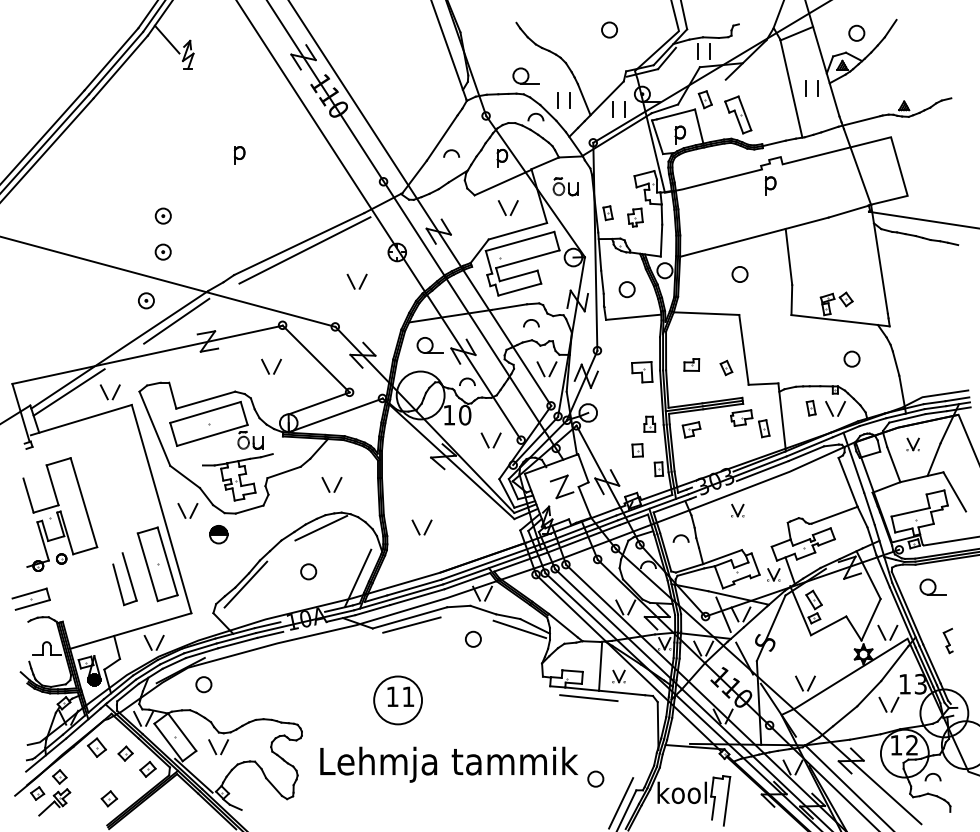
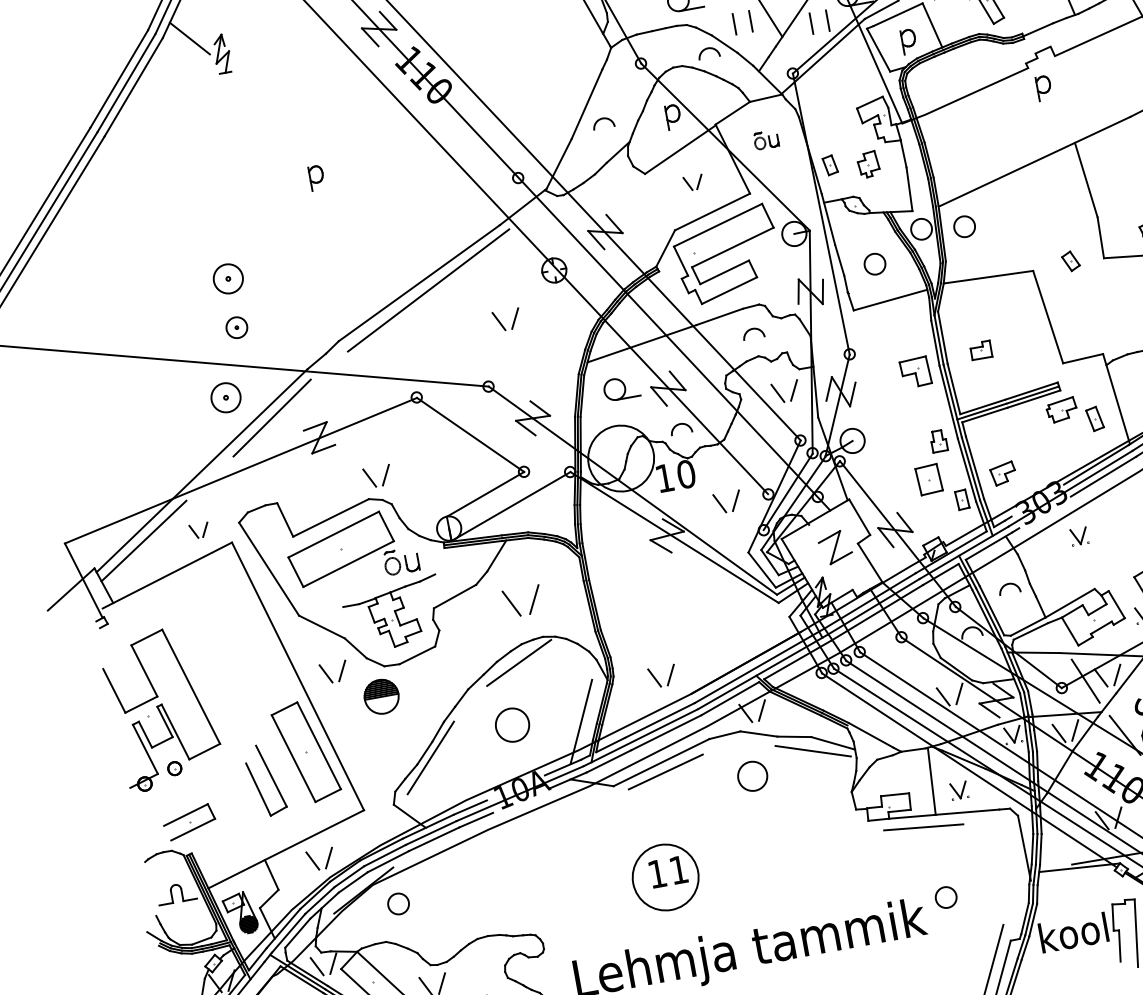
part: (565, 186) -> (766, 139), size x0.7
part: (507, 207) -> (692, 182), size x0.7
part: (162, 215) -> (226, 278), size x1.4
circle: (739, 274) -> (963, 226), moved
part: (146, 300) -> (226, 397), size x1.4
part: (271, 366) -> (377, 476), moved
part: (726, 367) -> (1070, 260), moved
part: (109, 392) -> (198, 531), size x0.7
part: (691, 429) -> (1003, 473), moved
part: (637, 450) -> (928, 479), size x1.6
part: (331, 484) -> (522, 601), size x1.4
part: (421, 527) -> (661, 676), moved
part: (218, 534) -> (381, 696), size x1.4
circle: (308, 571) -> (512, 724), size x1.6
part: (30, 598) -> (188, 821), moved
circle: (473, 638) -> (752, 774), size x1.4
circle: (595, 778) -> (945, 896), moved

